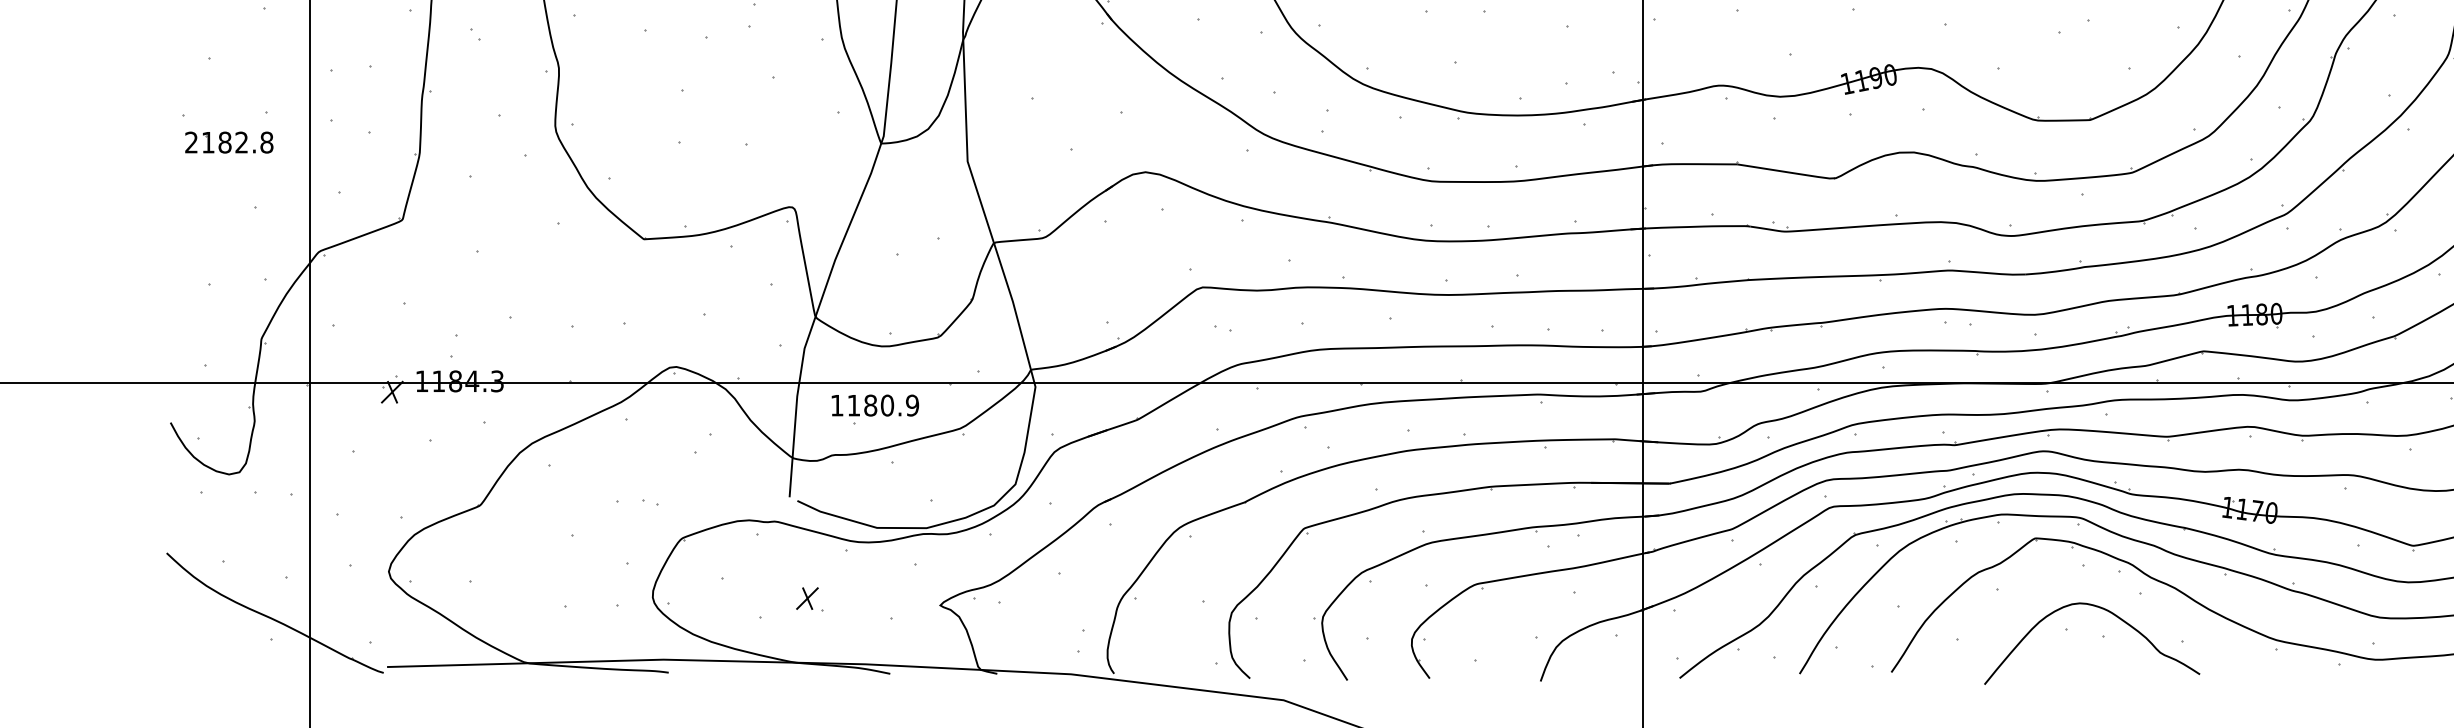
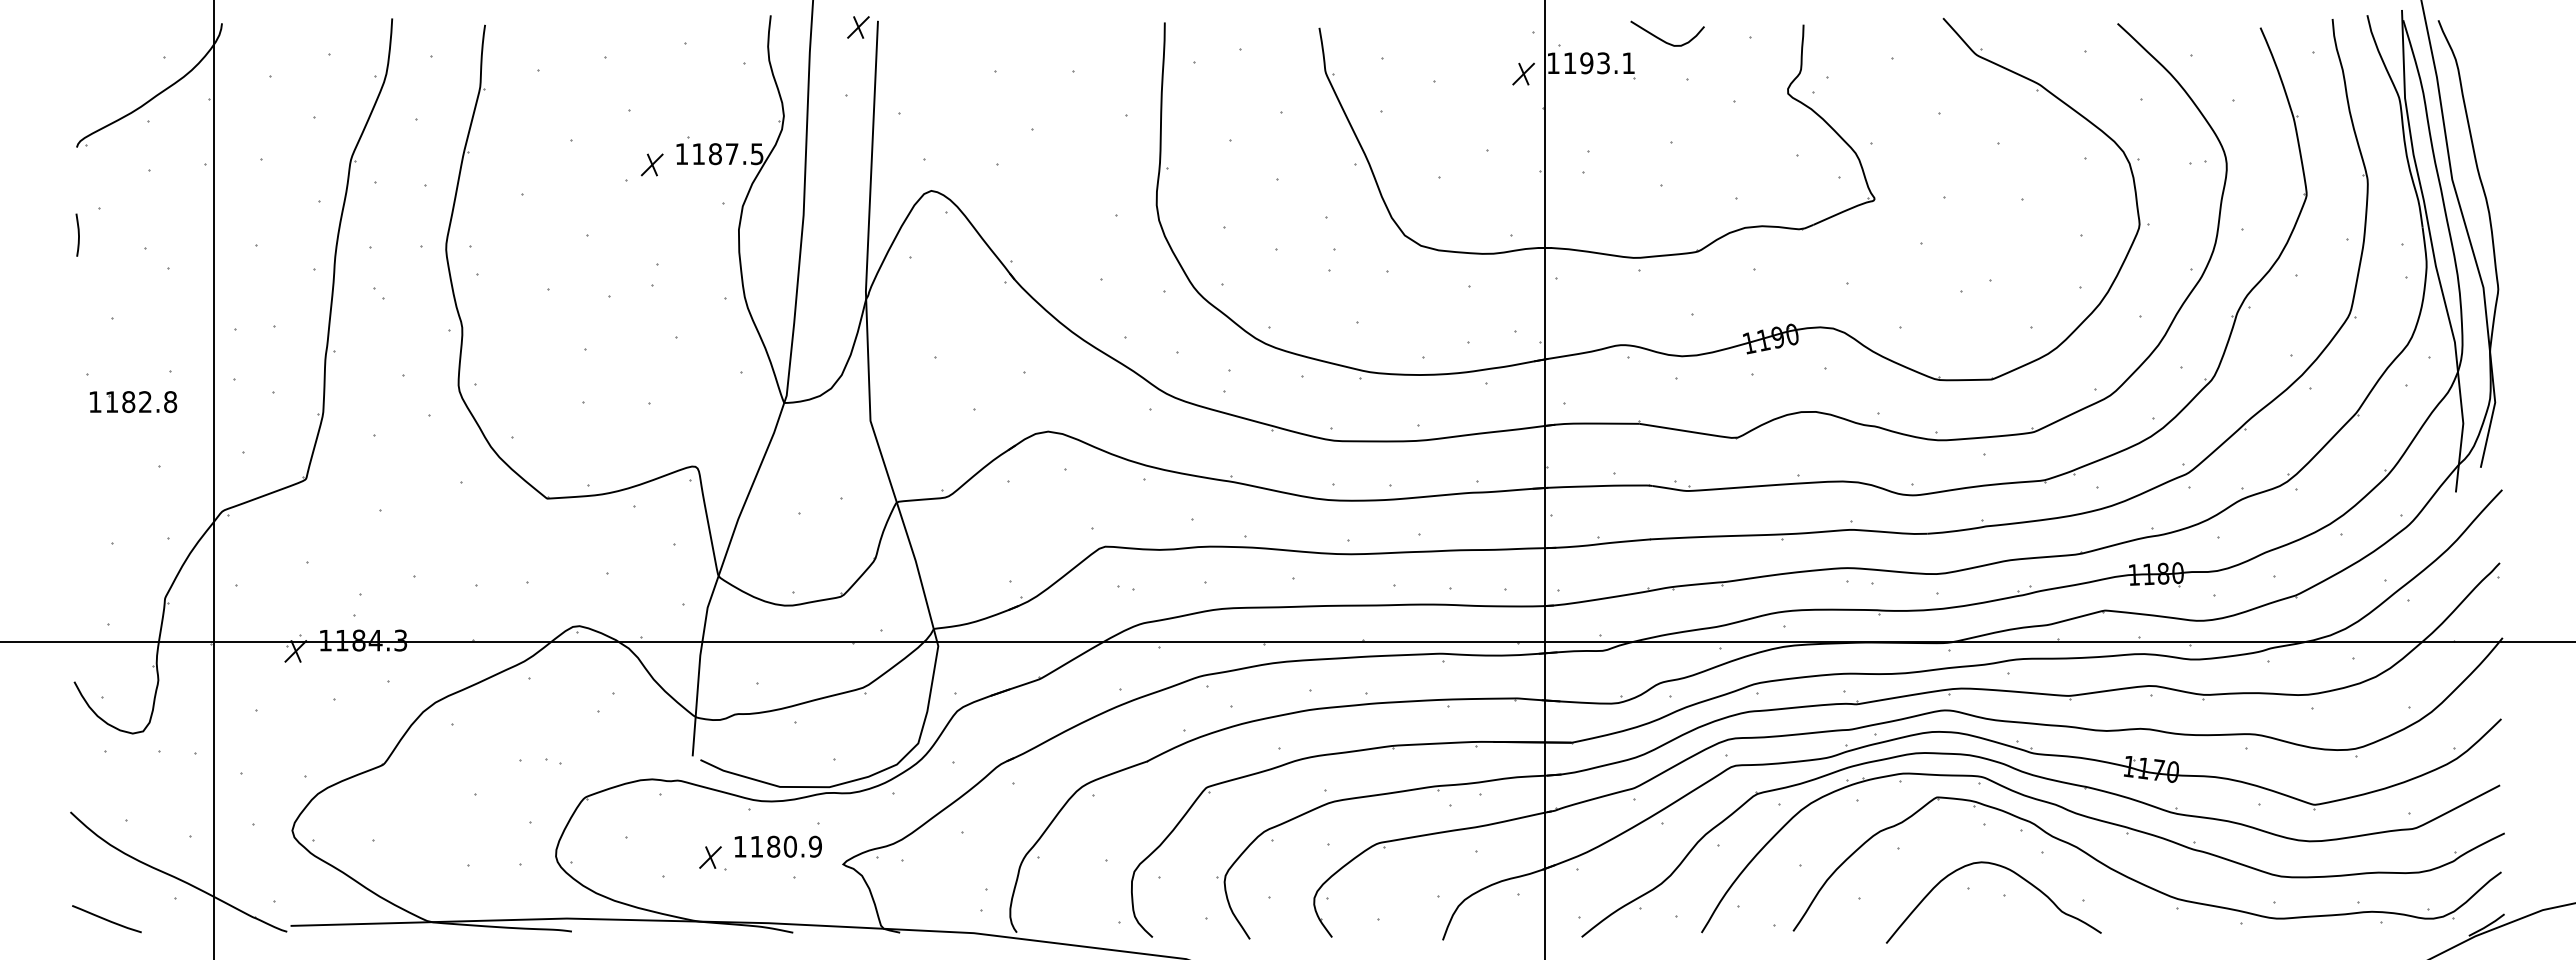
text: (191, 142) -> (95, 401), 2182.8 -> 1182.8
text: (874, 405) -> (777, 846), moved
curve: (202, 660) -> (106, 919), added

